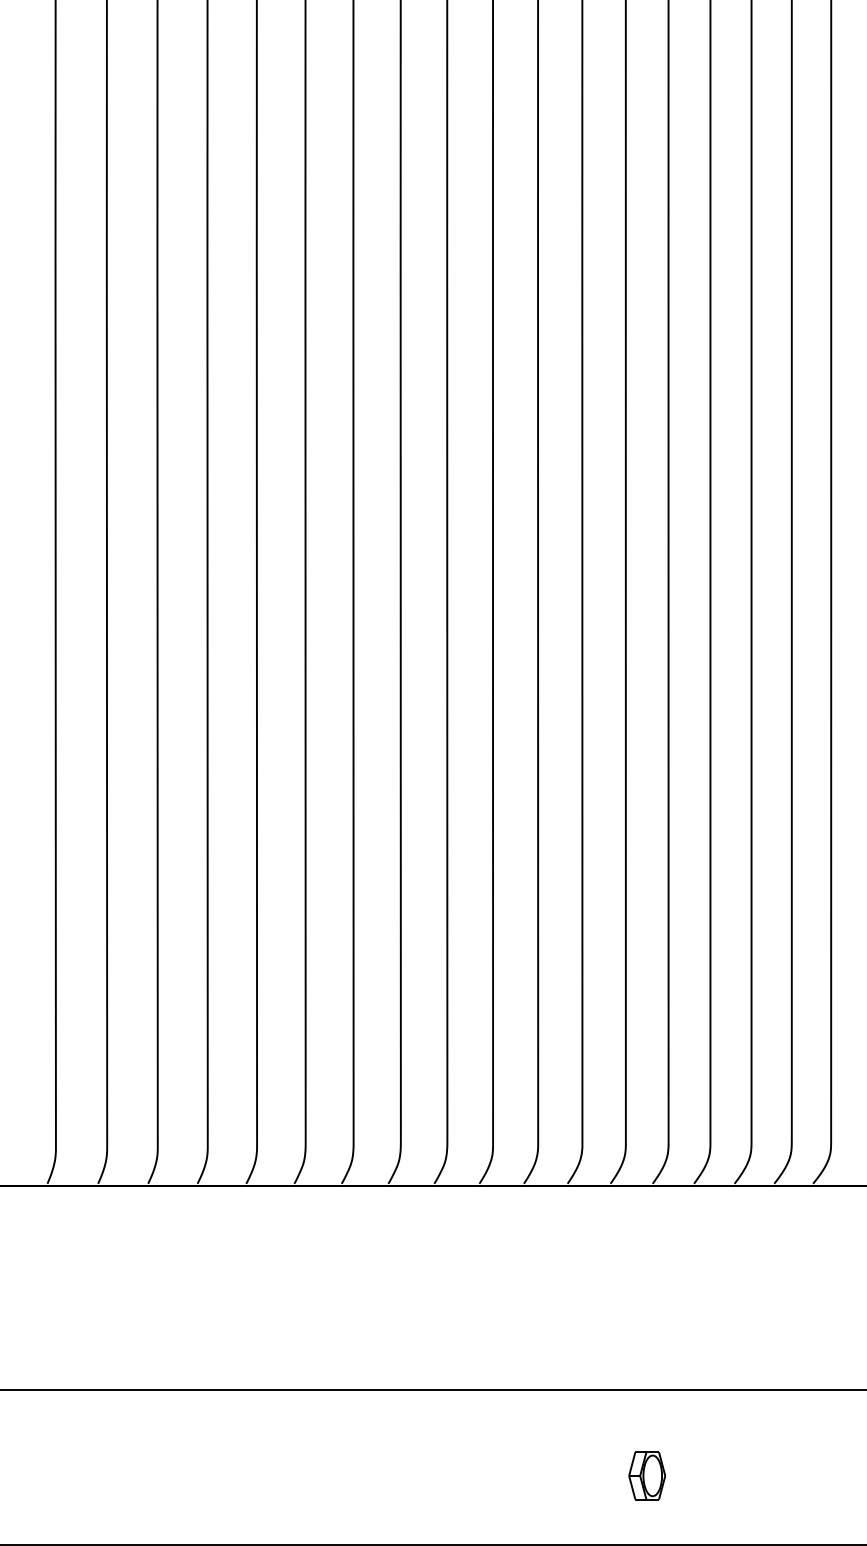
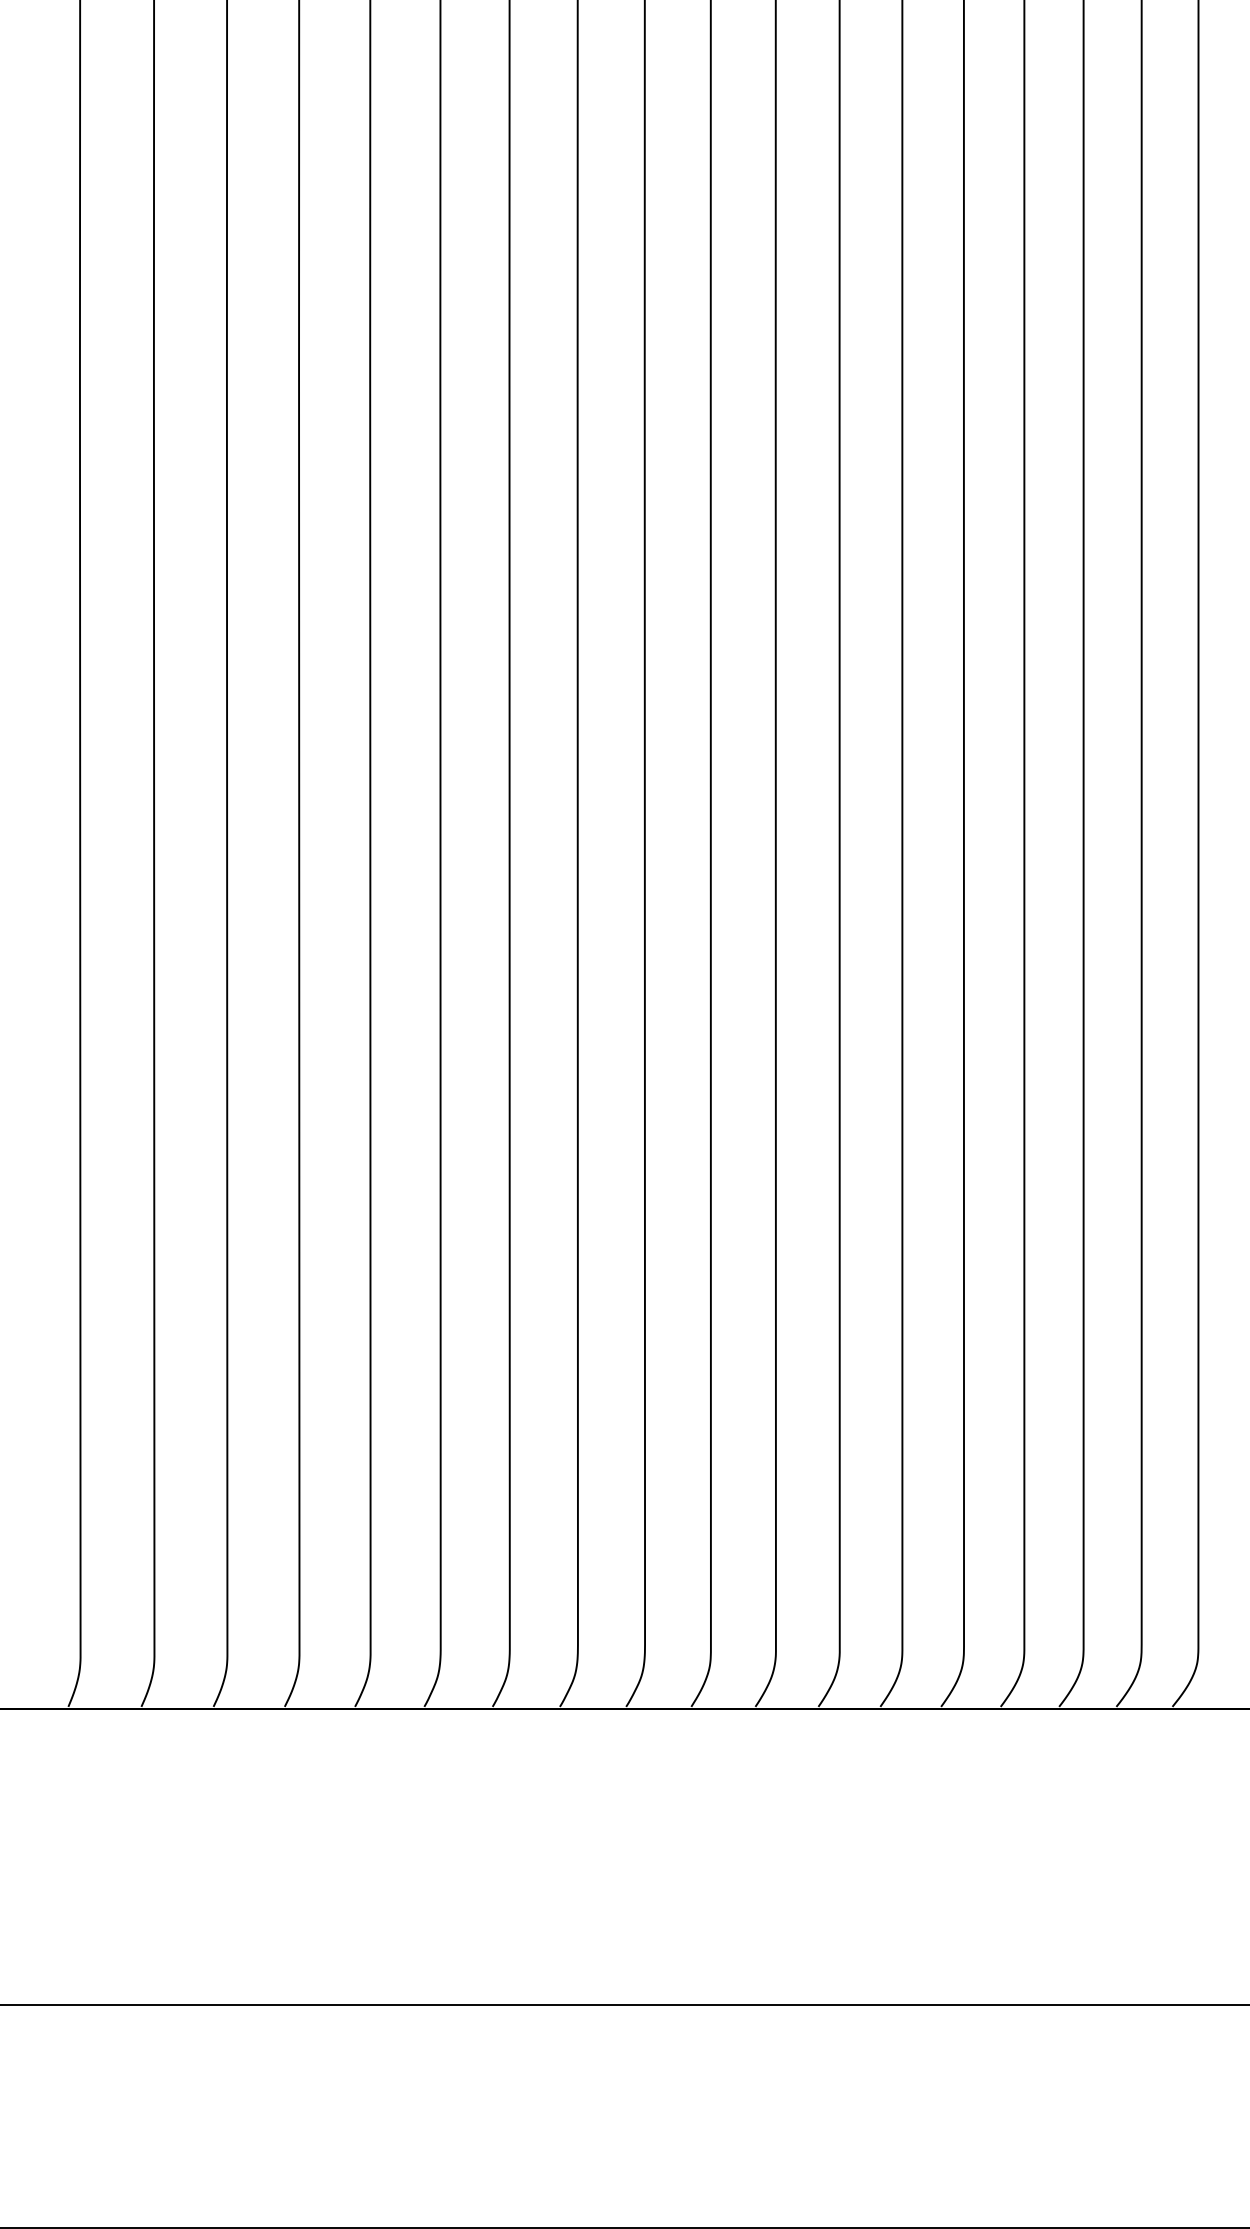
part: (647, 1475) -> (933, 2127), removed

